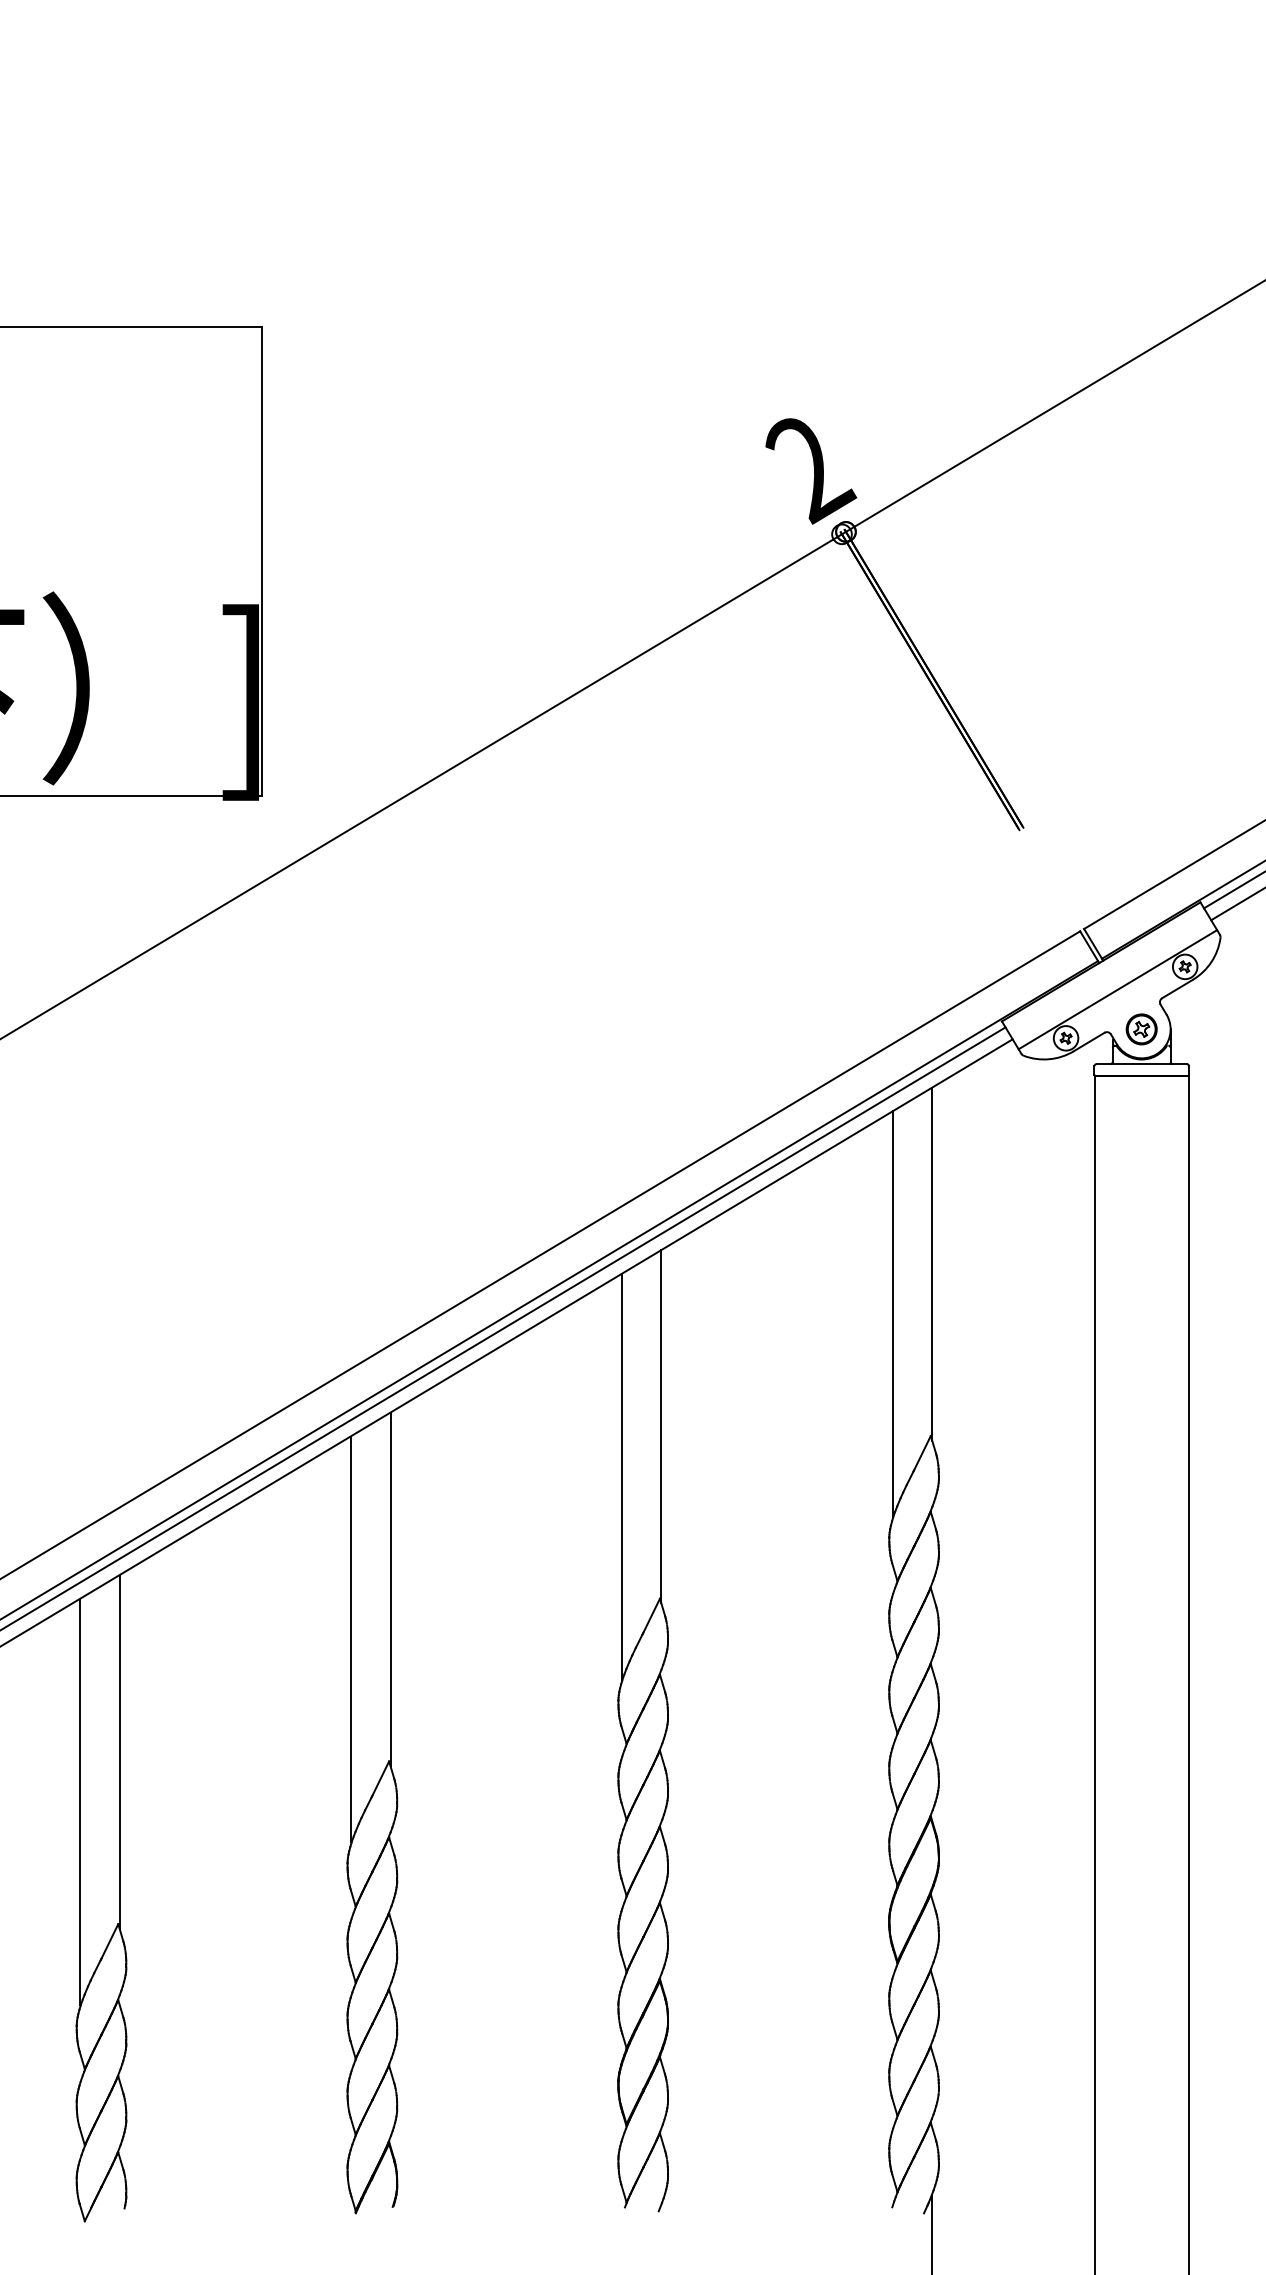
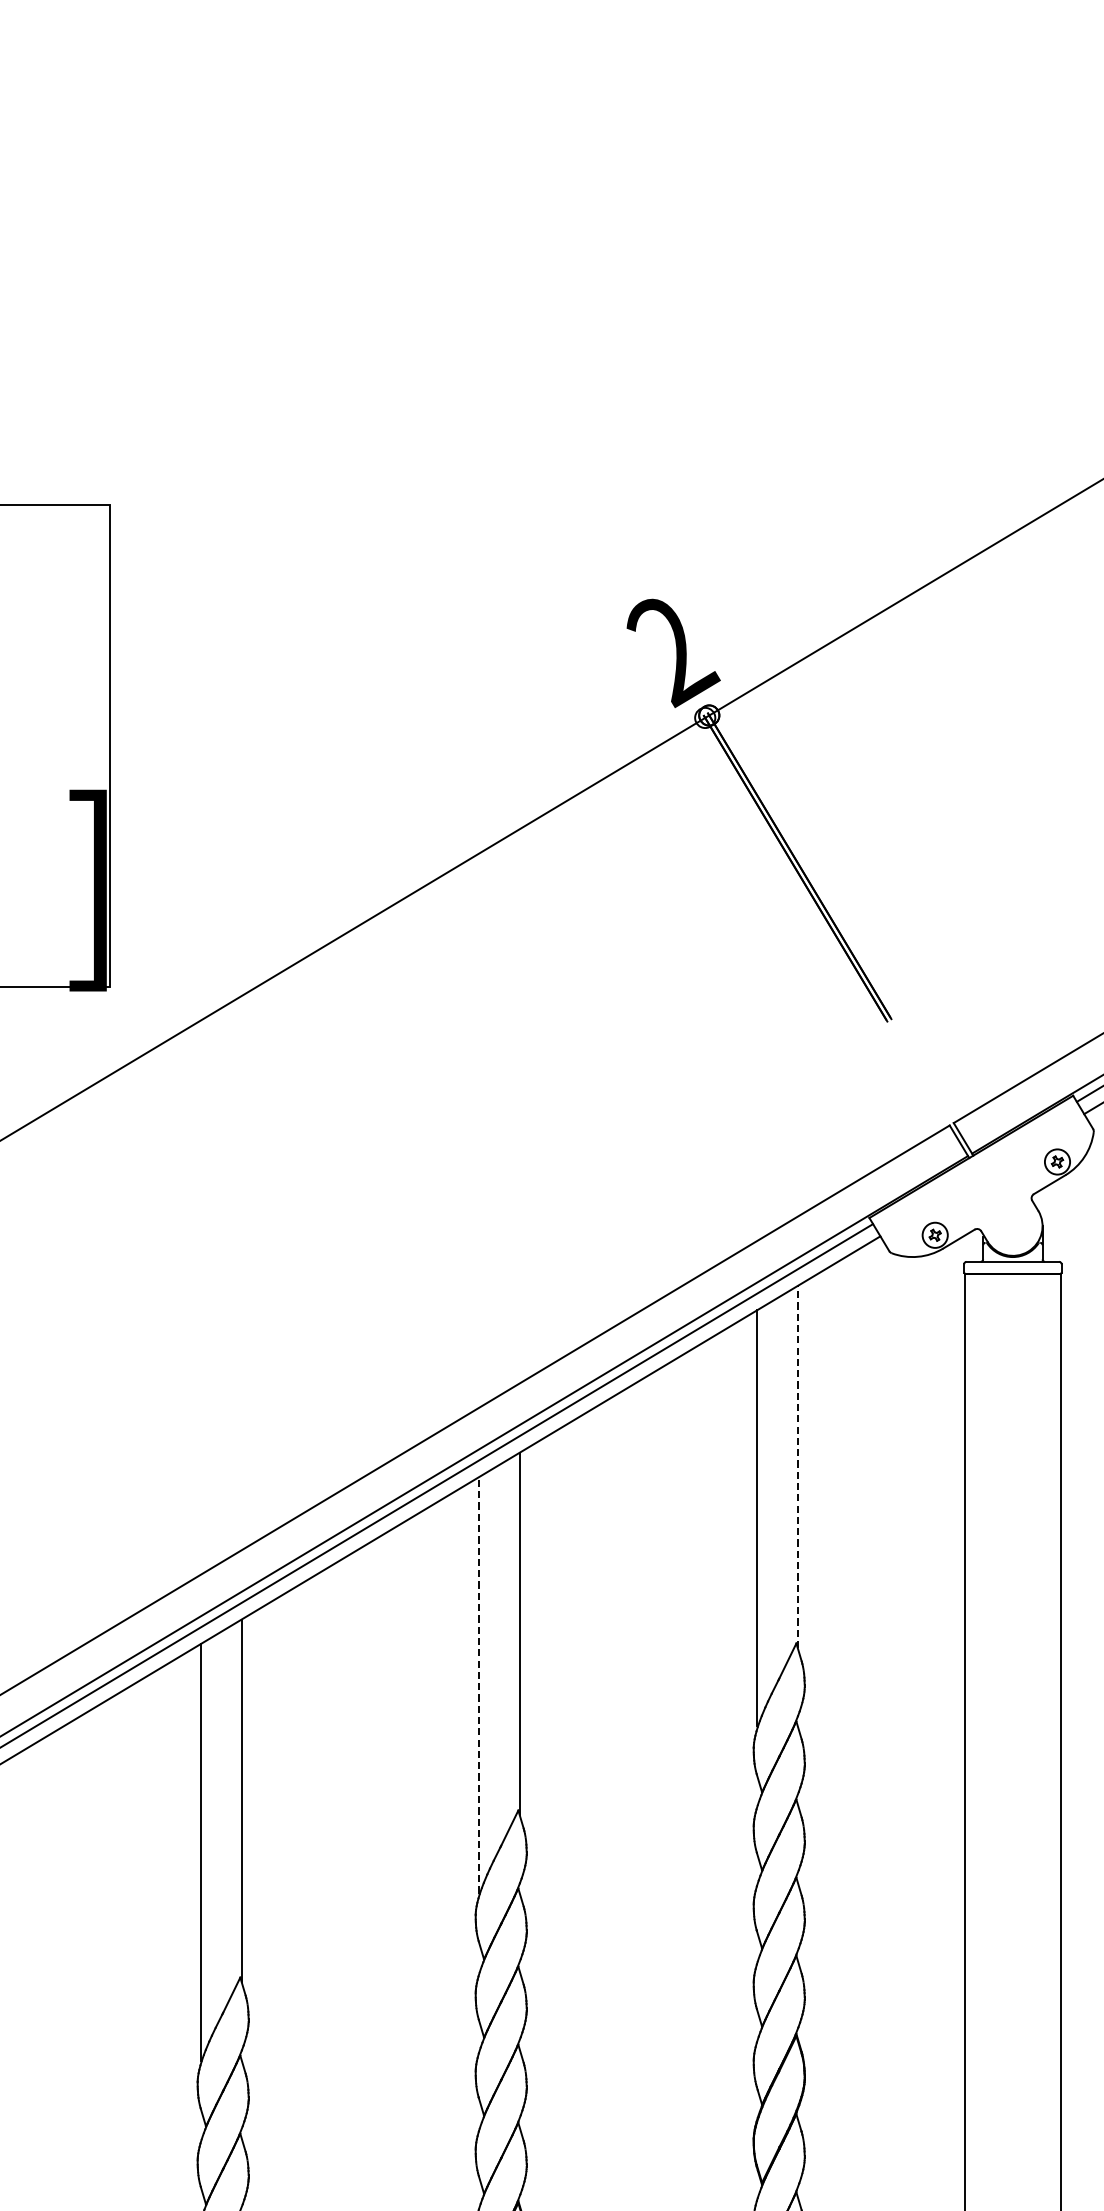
line: (1117, 989) -> (988, 1185), removed
part: (1141, 1029) -> (1012, 1226), removed
line: (932, 1263) -> (798, 1466), solid -> dashed
line: (622, 1476) -> (479, 1685), solid -> dashed

